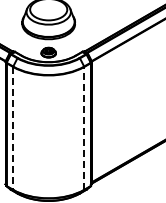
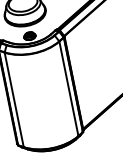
line: (84, 127) -> (68, 88), dashed -> solid
line: (13, 128) -> (14, 99), dashed -> solid

